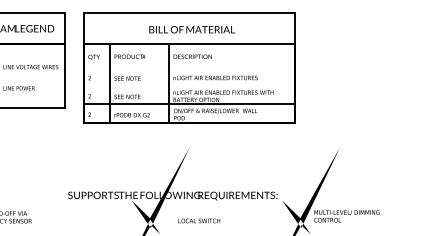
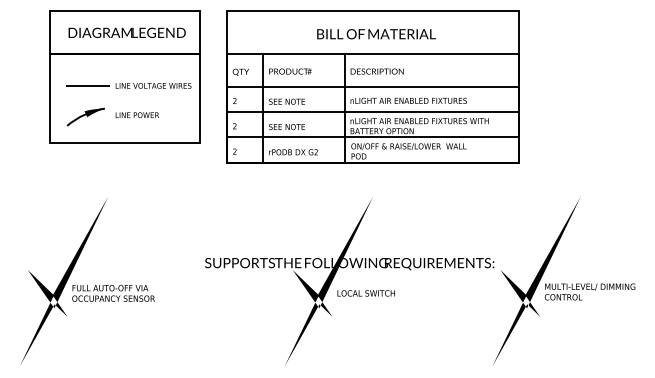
line: (189, 67) -> (372, 86), added
line: (189, 86) -> (372, 112), added
text: (198, 221) -> (365, 293), moved

